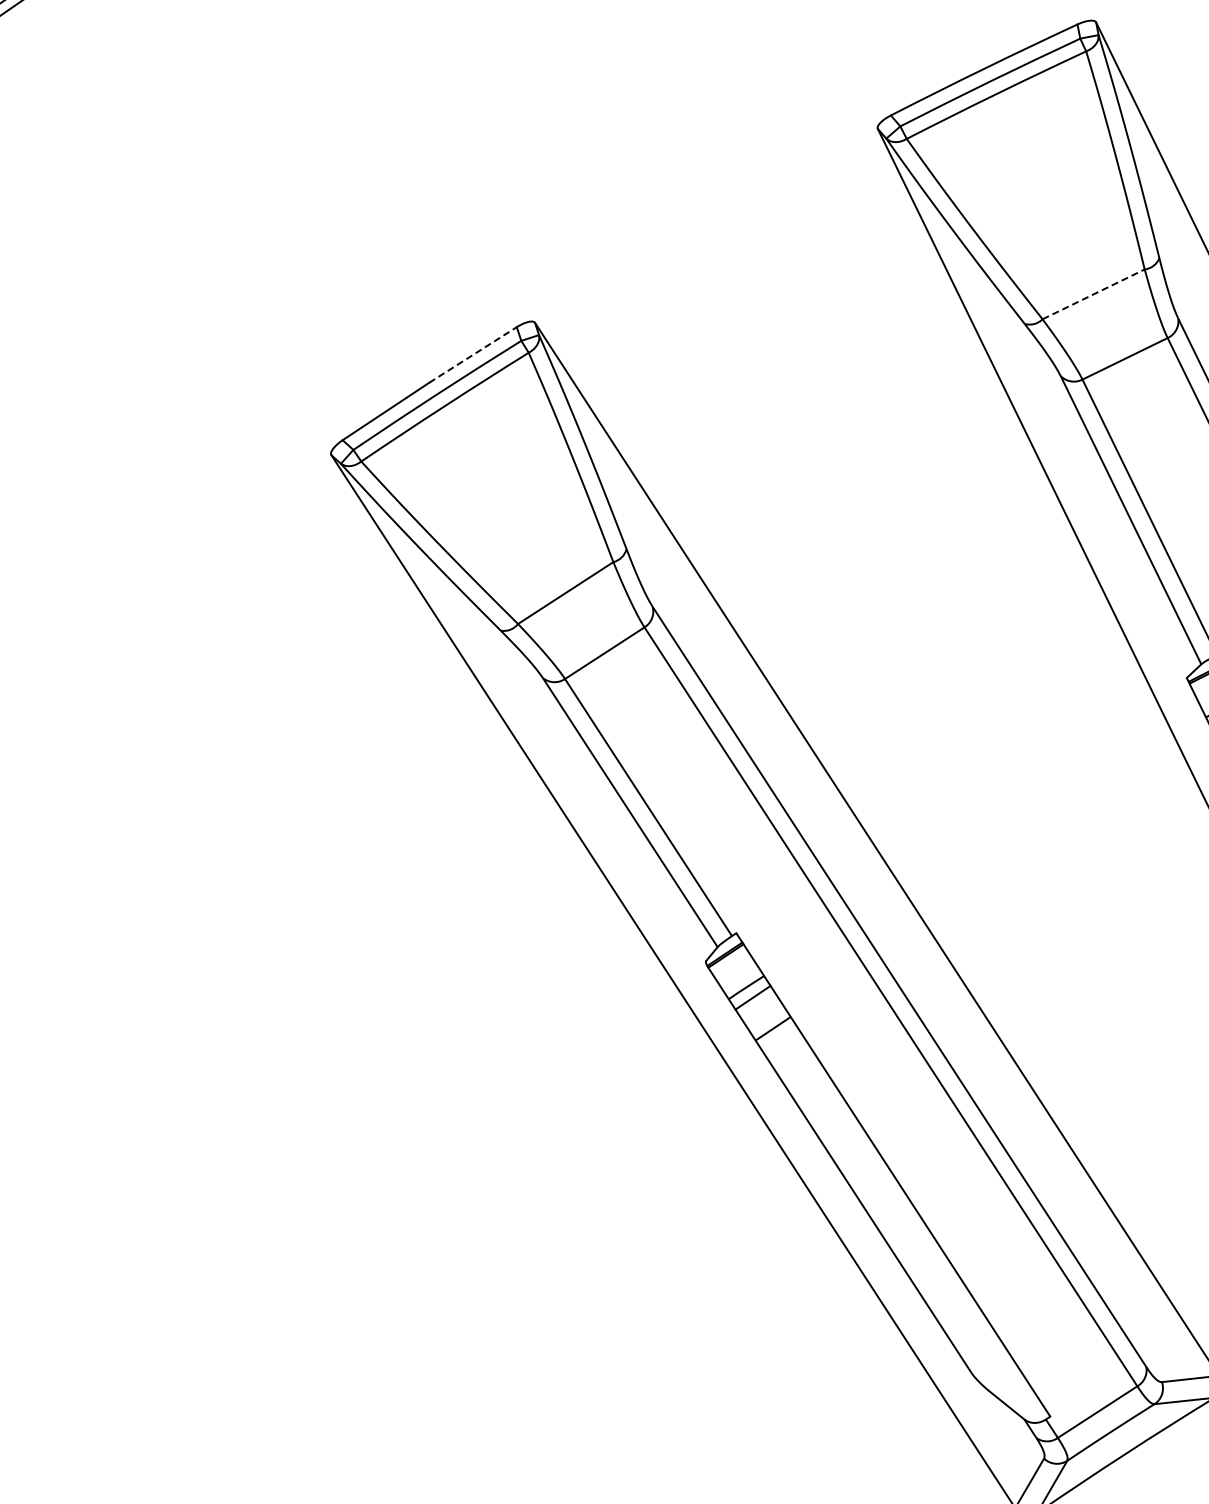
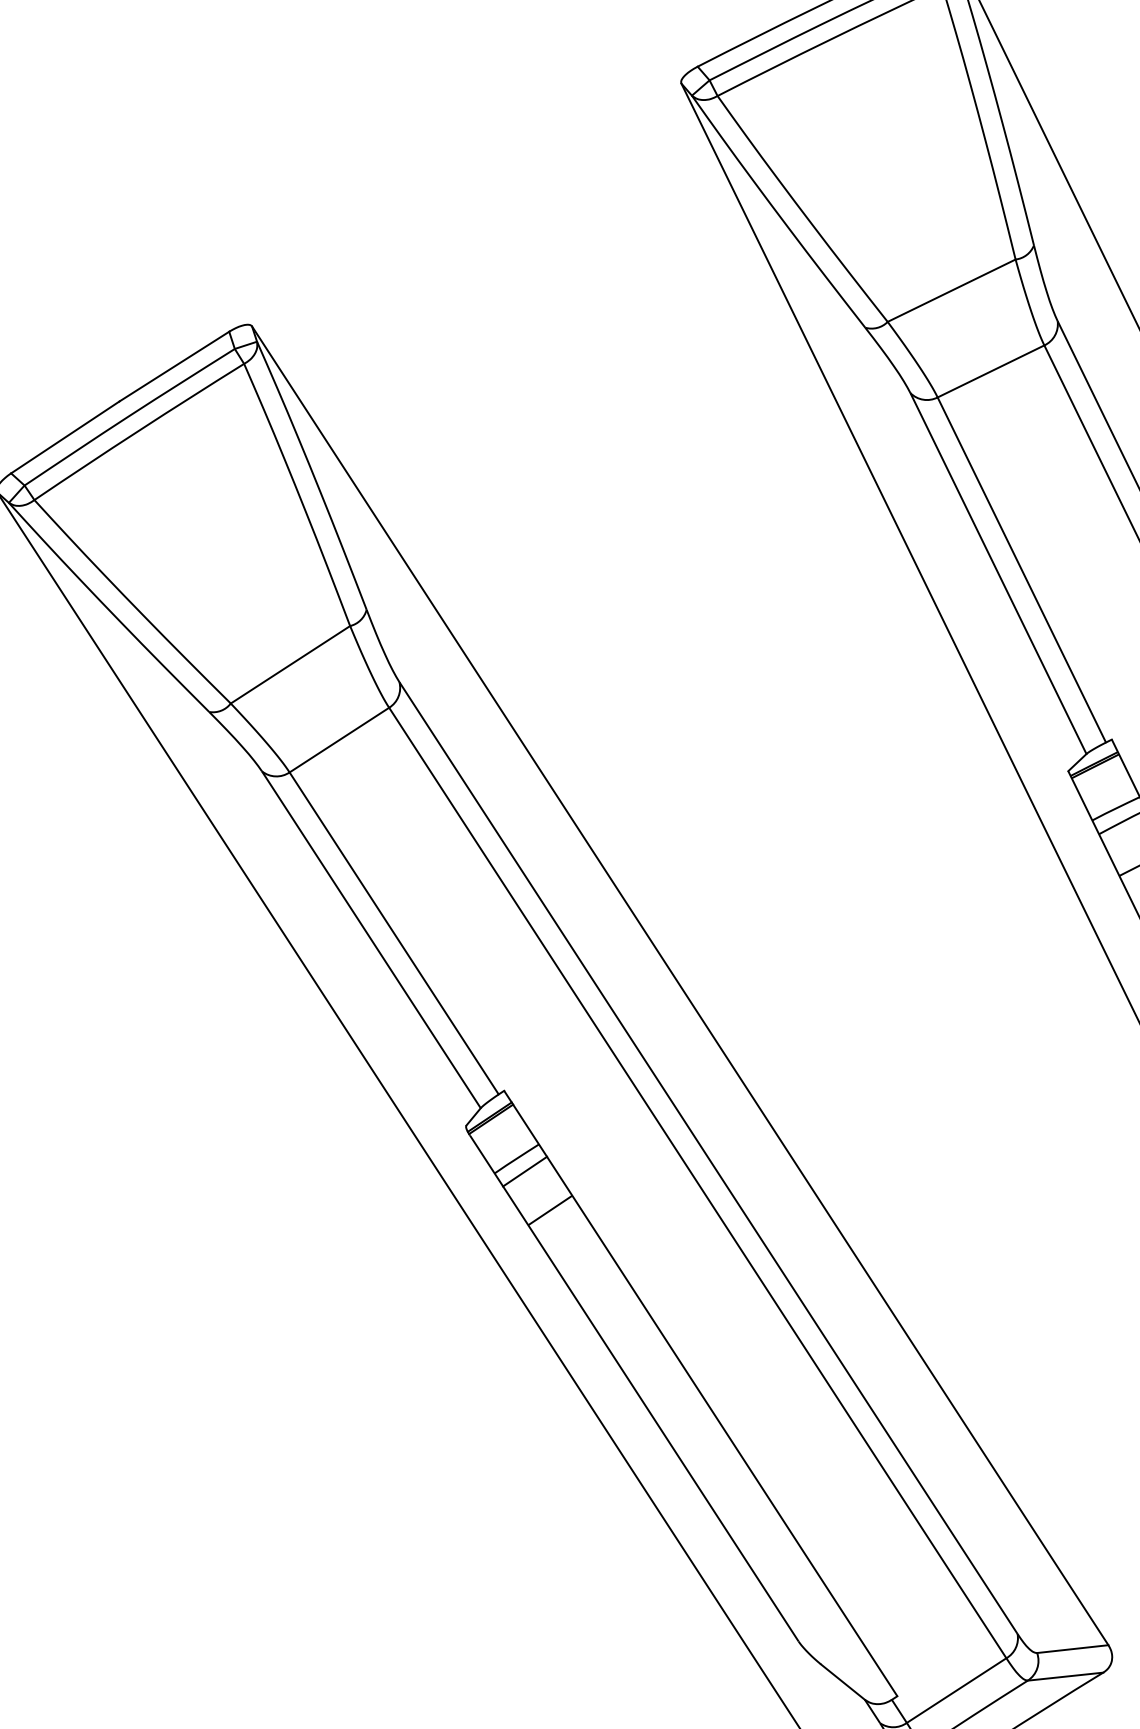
line: (1093, 294) -> (951, 290), dashed -> solid
line: (473, 354) -> (174, 366), dashed -> solid

